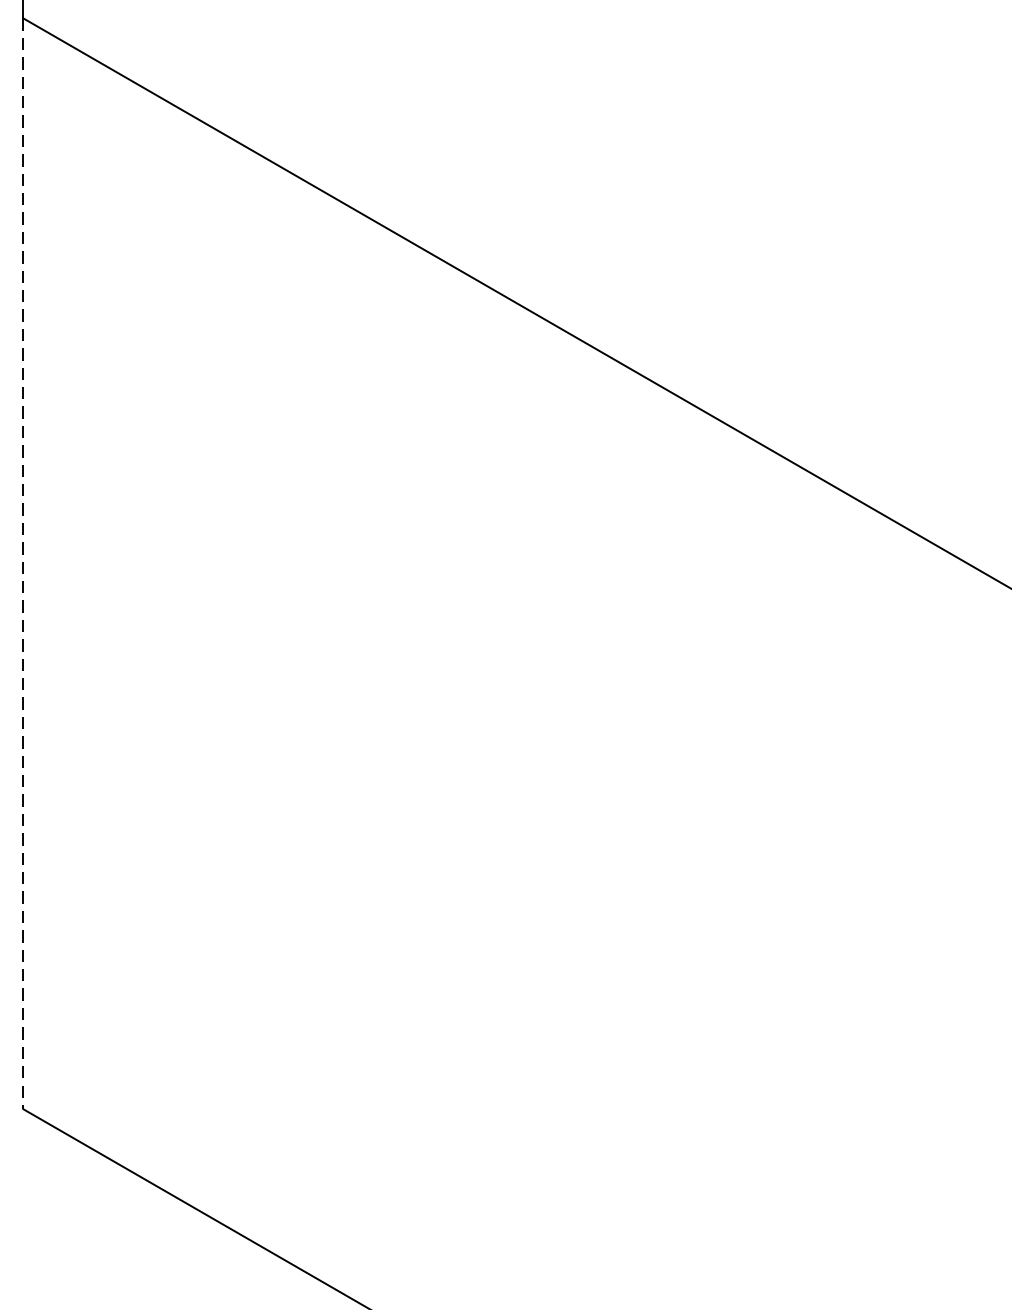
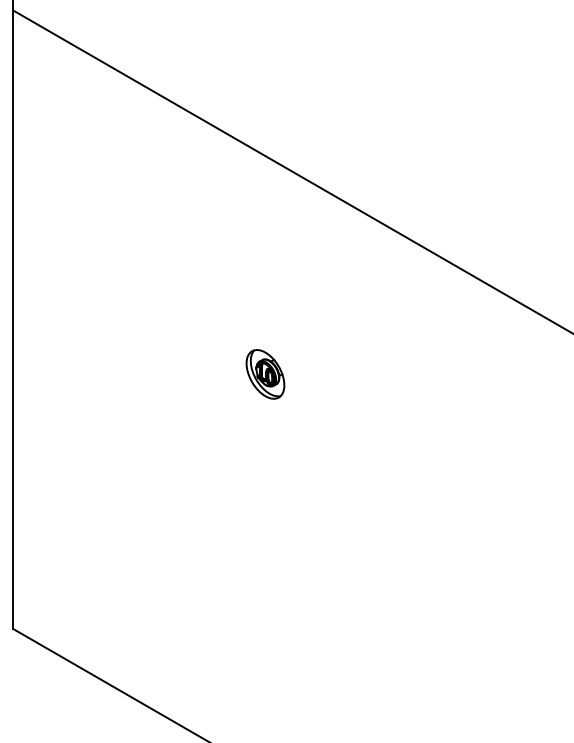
line: (23, 565) -> (13, 320), dashed -> solid
part: (468, 660) -> (265, 374), added

